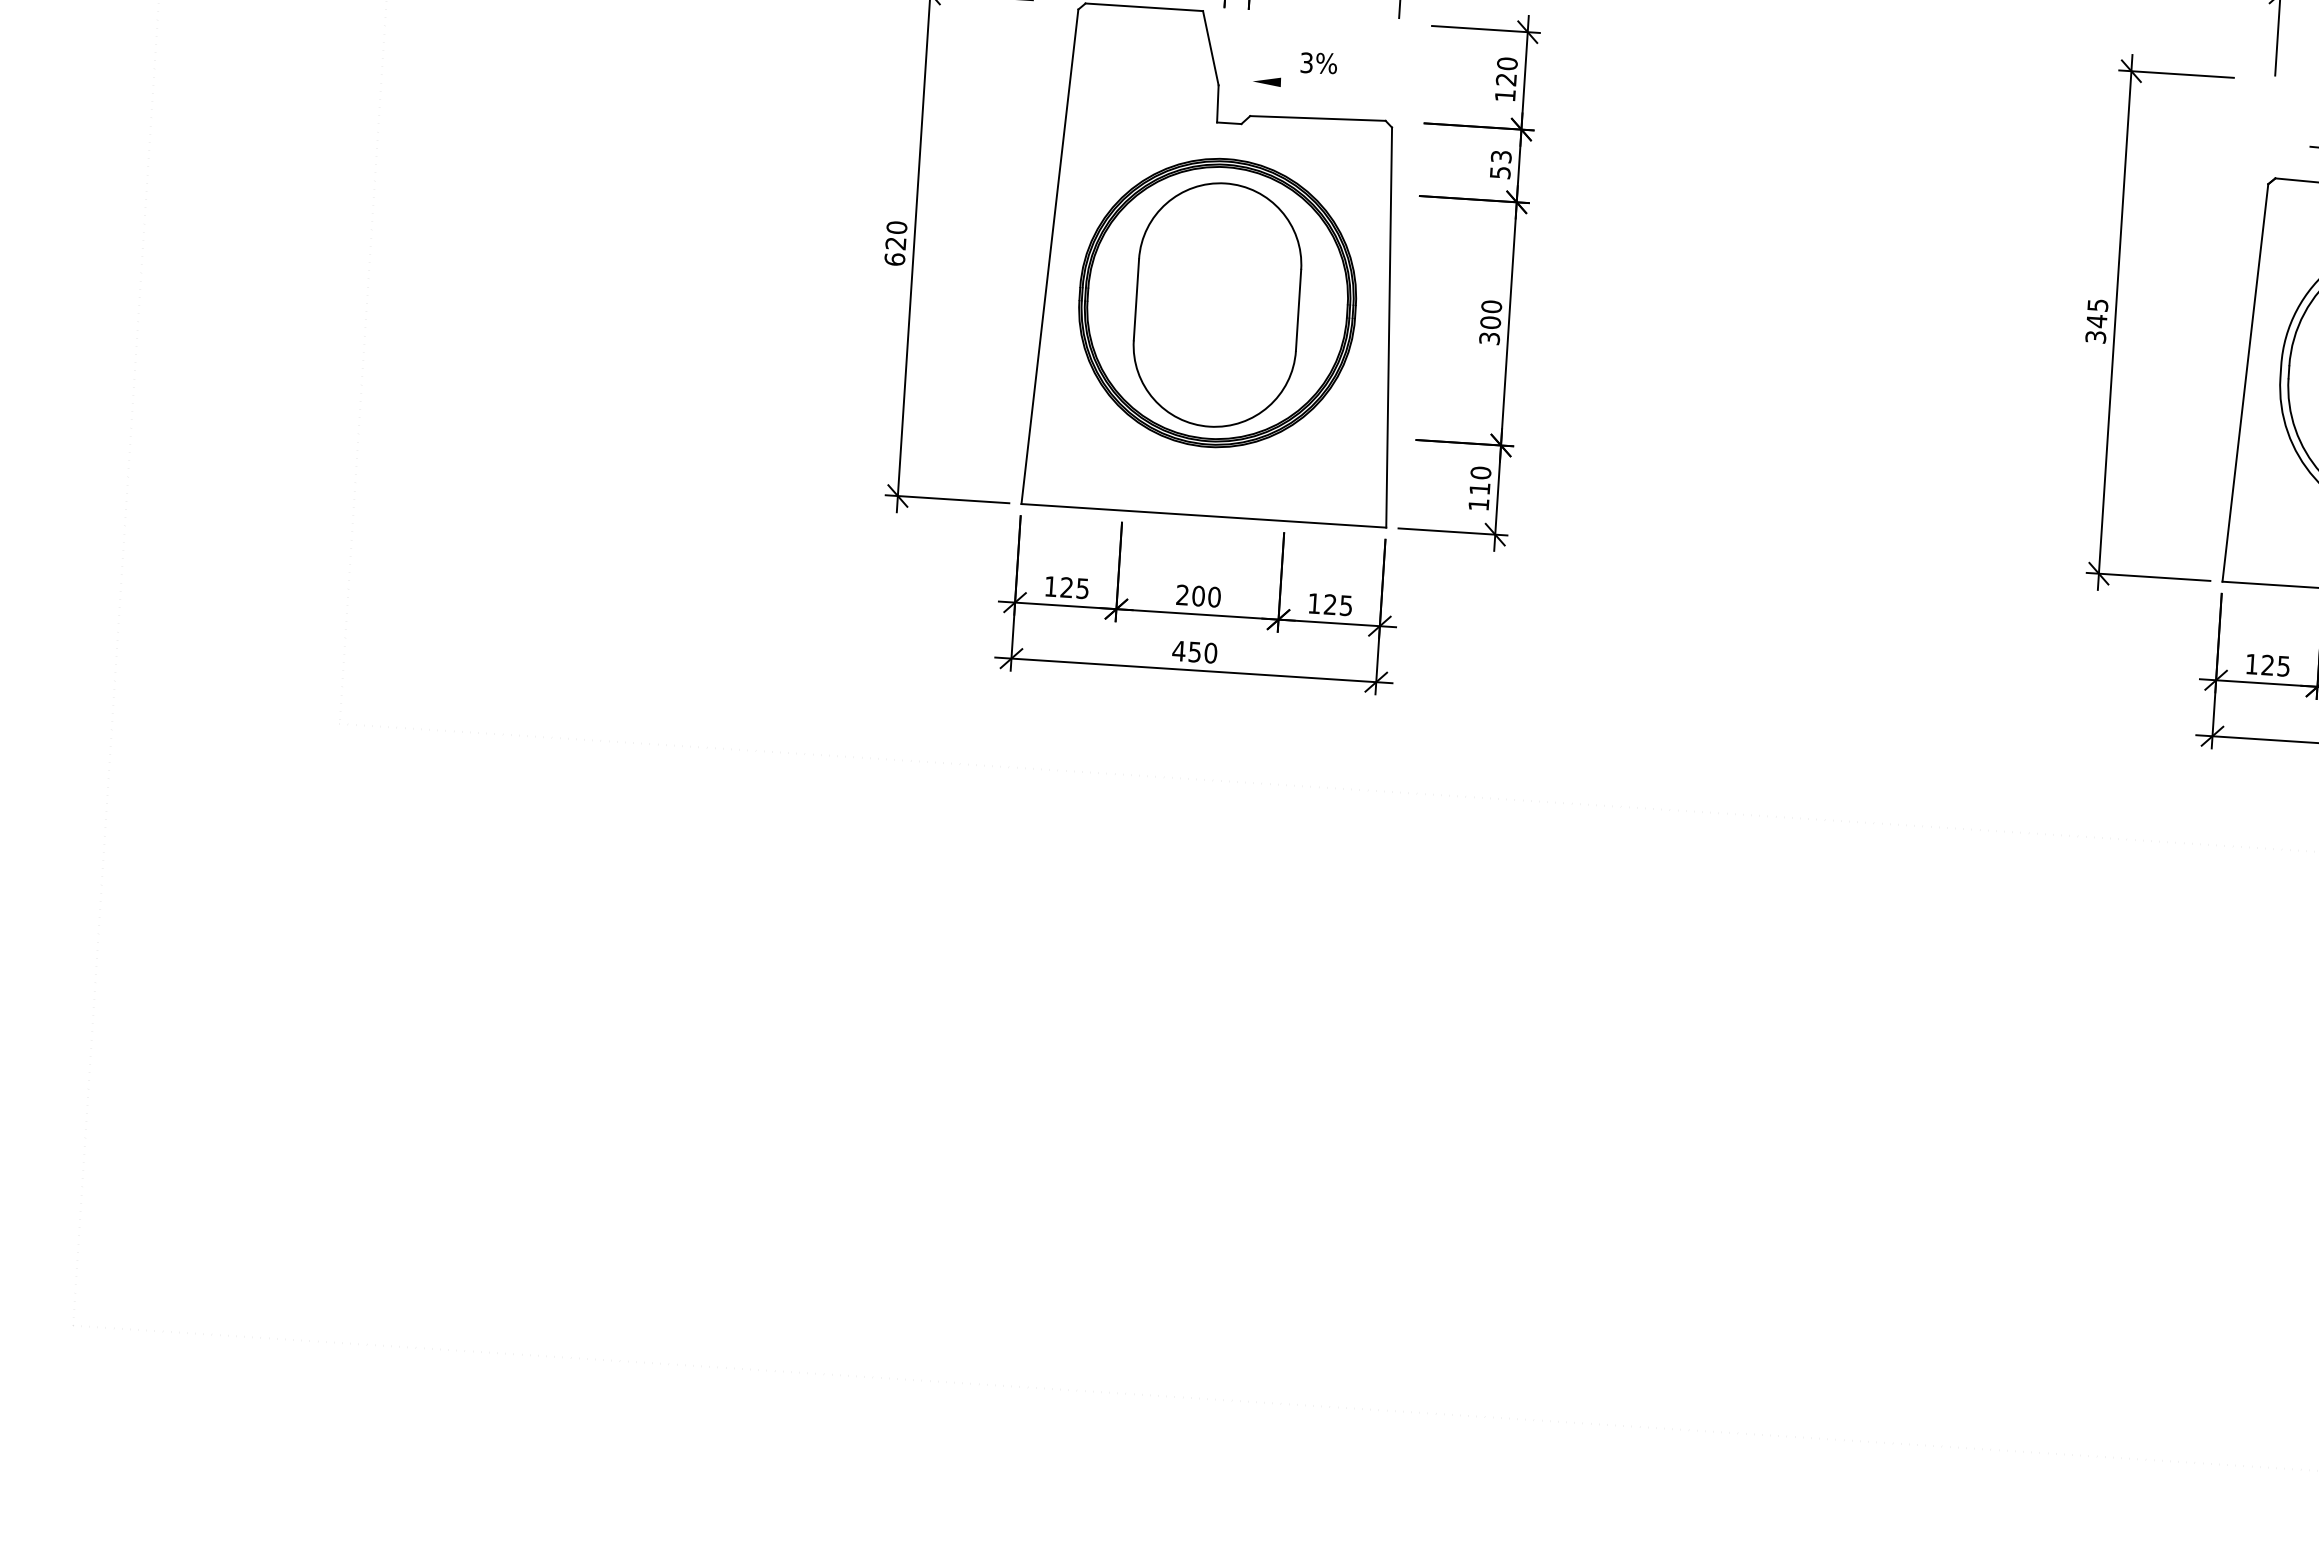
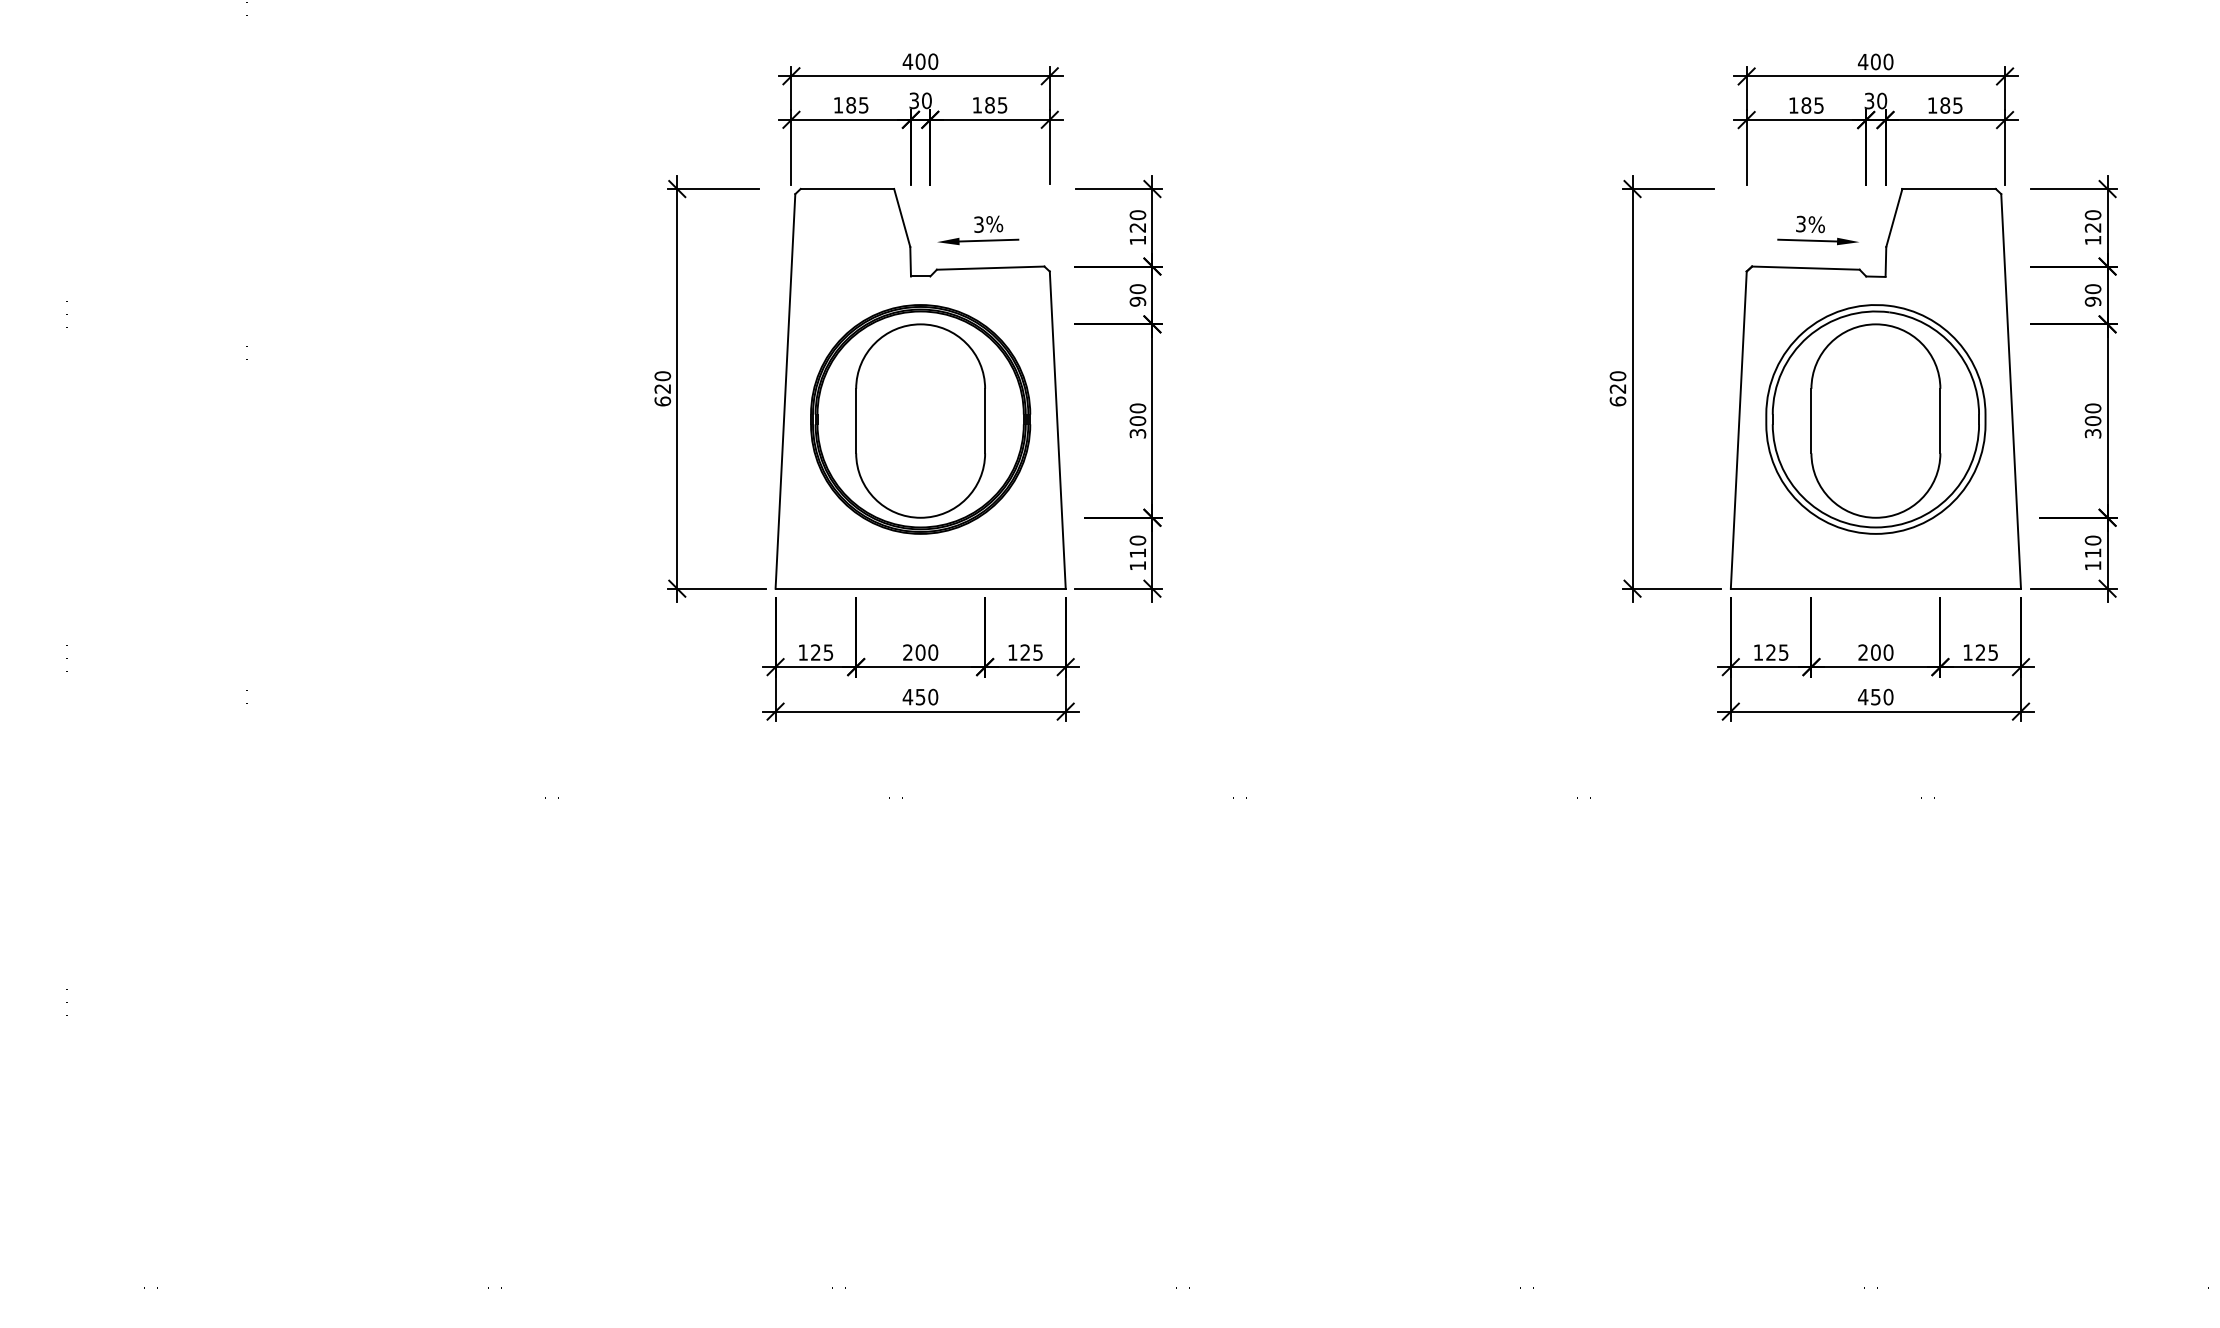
line: (1317, 83) -> (988, 240), added
text: (1500, 164) -> (1137, 295), 53 -> 90
text: (2096, 320) -> (1617, 388), 345 -> 620

